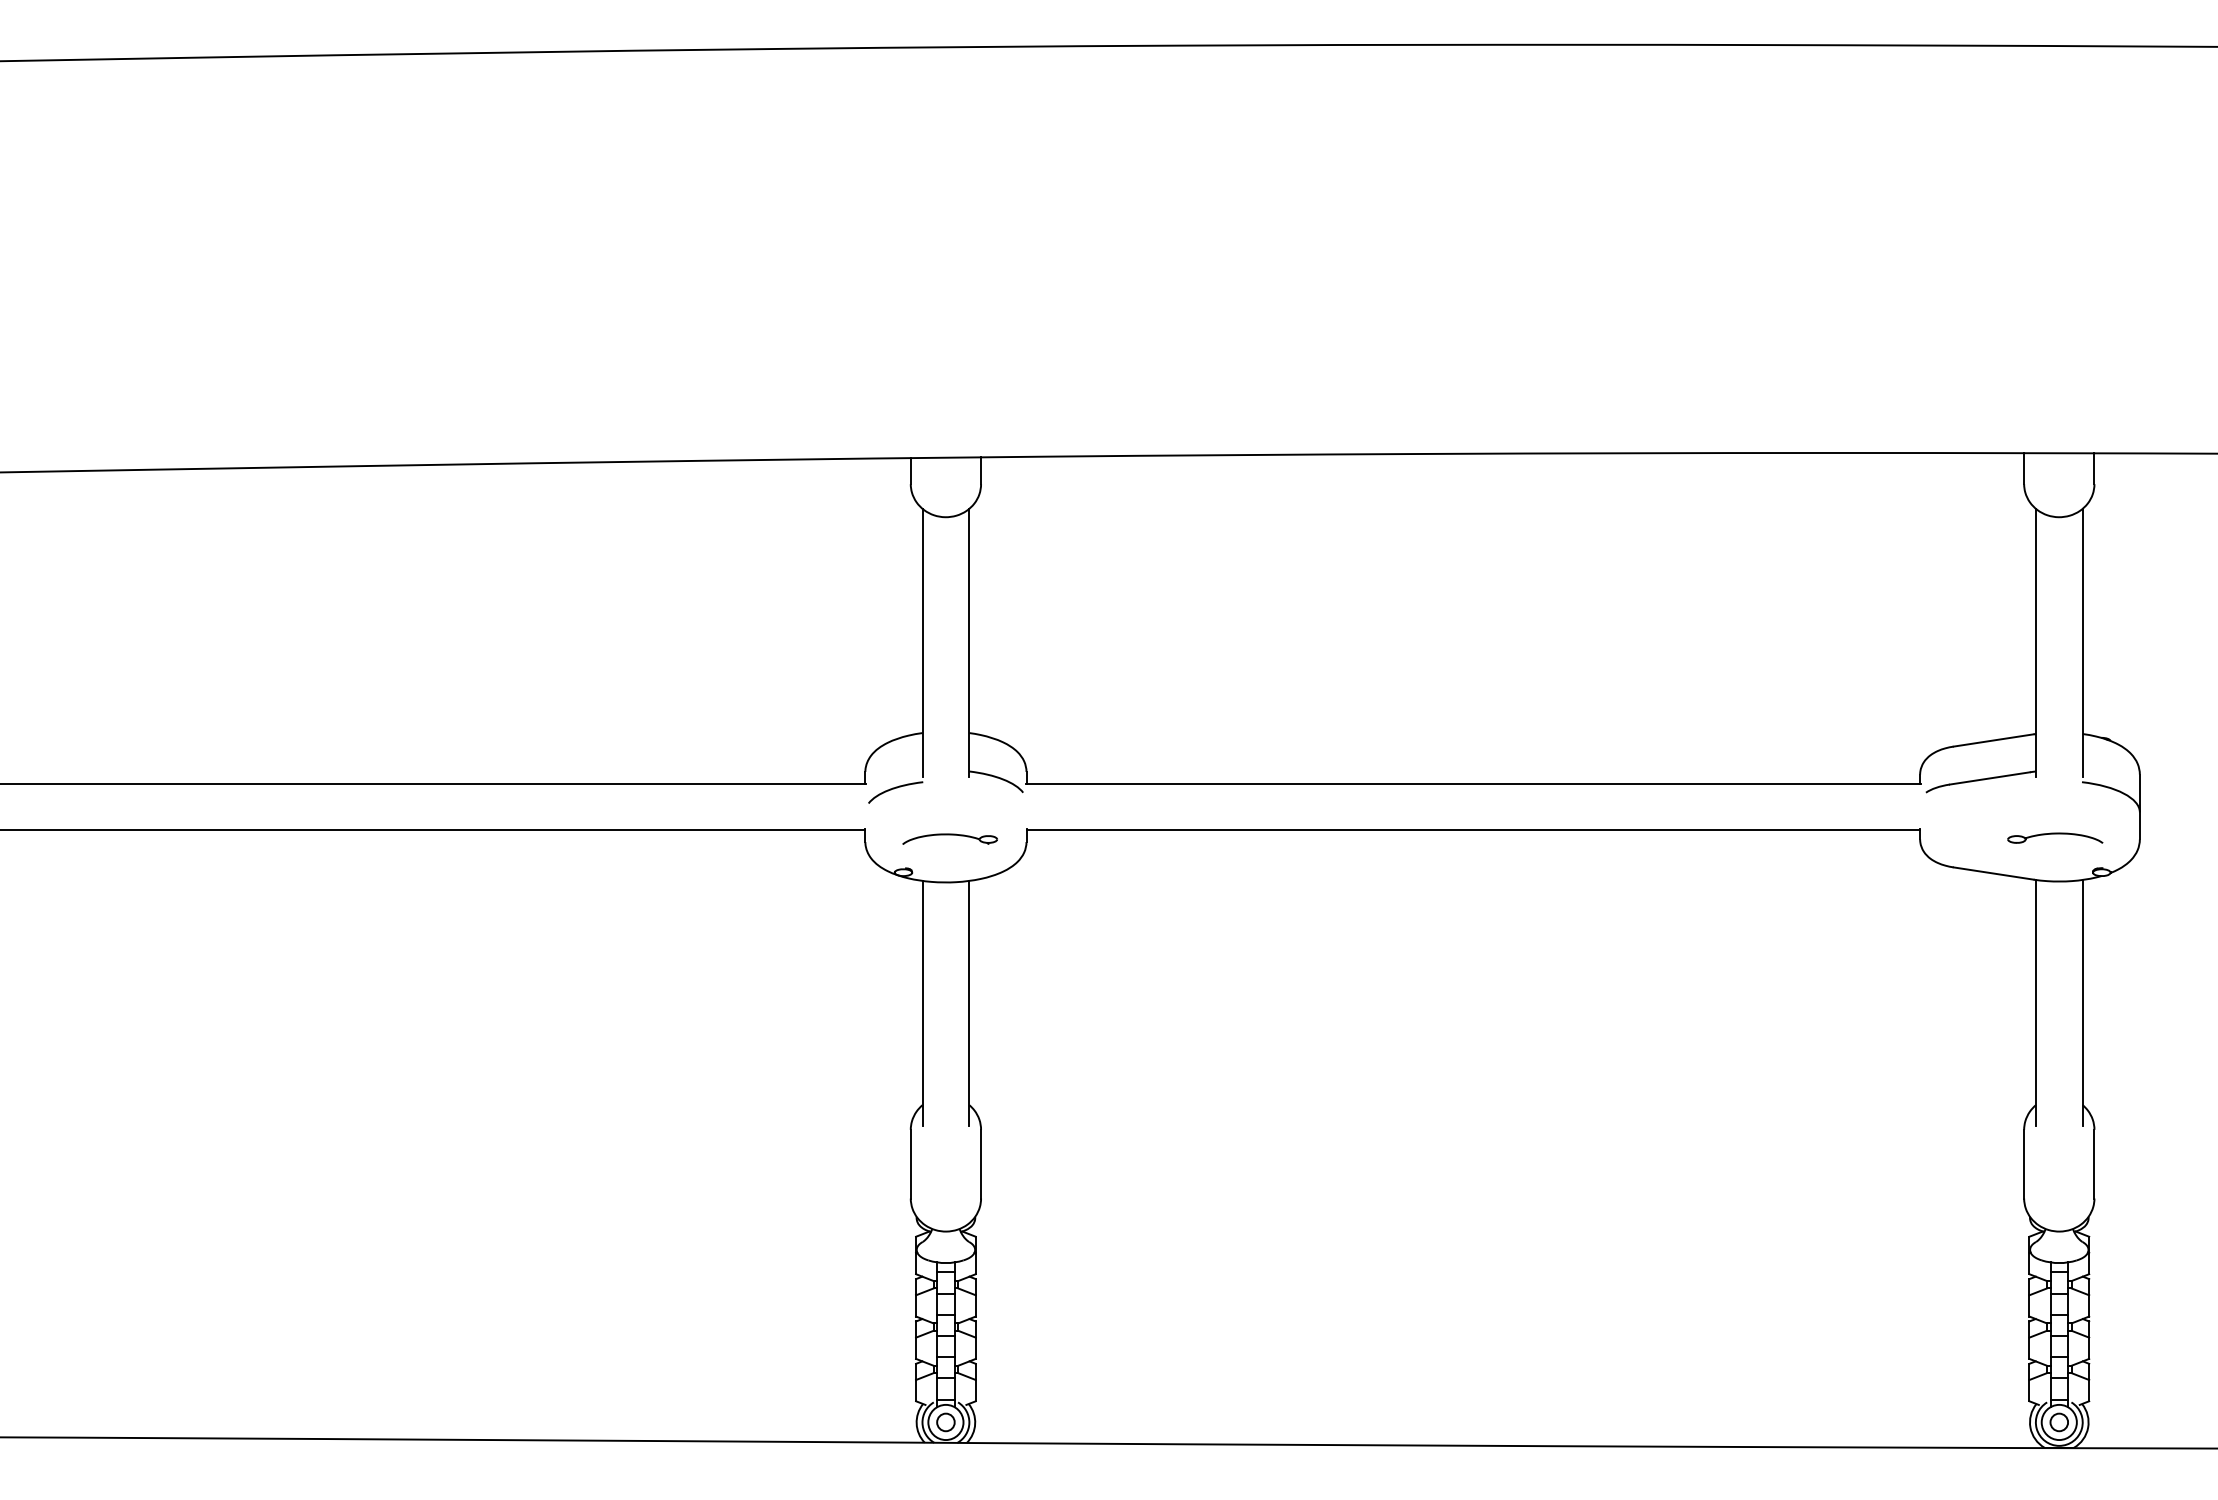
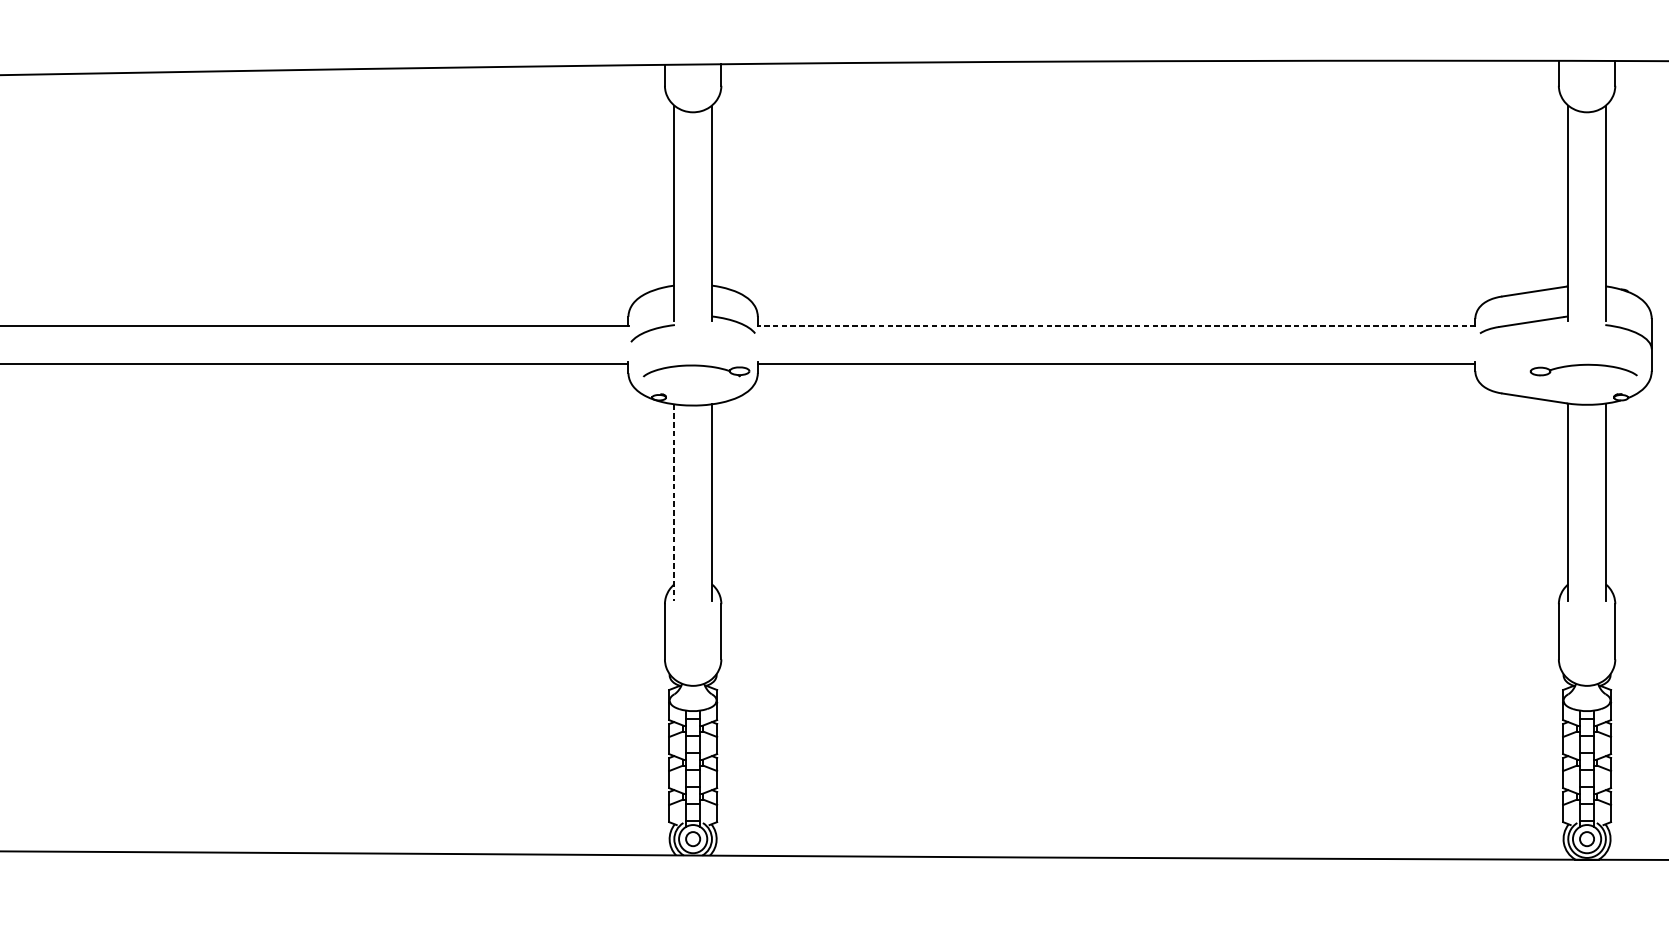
line: (1473, 783) -> (1116, 326), solid -> dashed
part: (2055, 837) -> (1584, 369), size x1.4
part: (949, 838) -> (696, 370), size x1.4
line: (922, 1003) -> (674, 502), solid -> dashed

